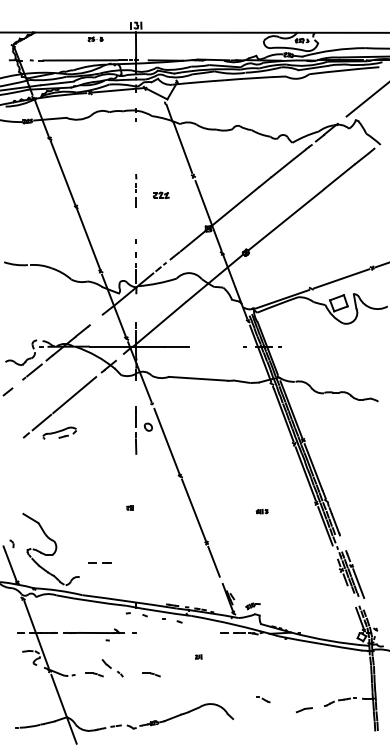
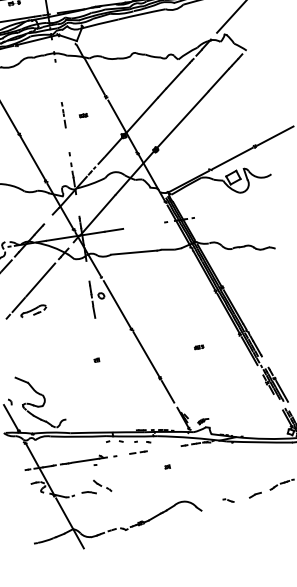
part: (160, 194) -> (82, 115), size x0.62
line: (96, 562) -> (135, 452), moved
part: (151, 674) -> (133, 486), removed
line: (263, 699) -> (228, 500), moved

